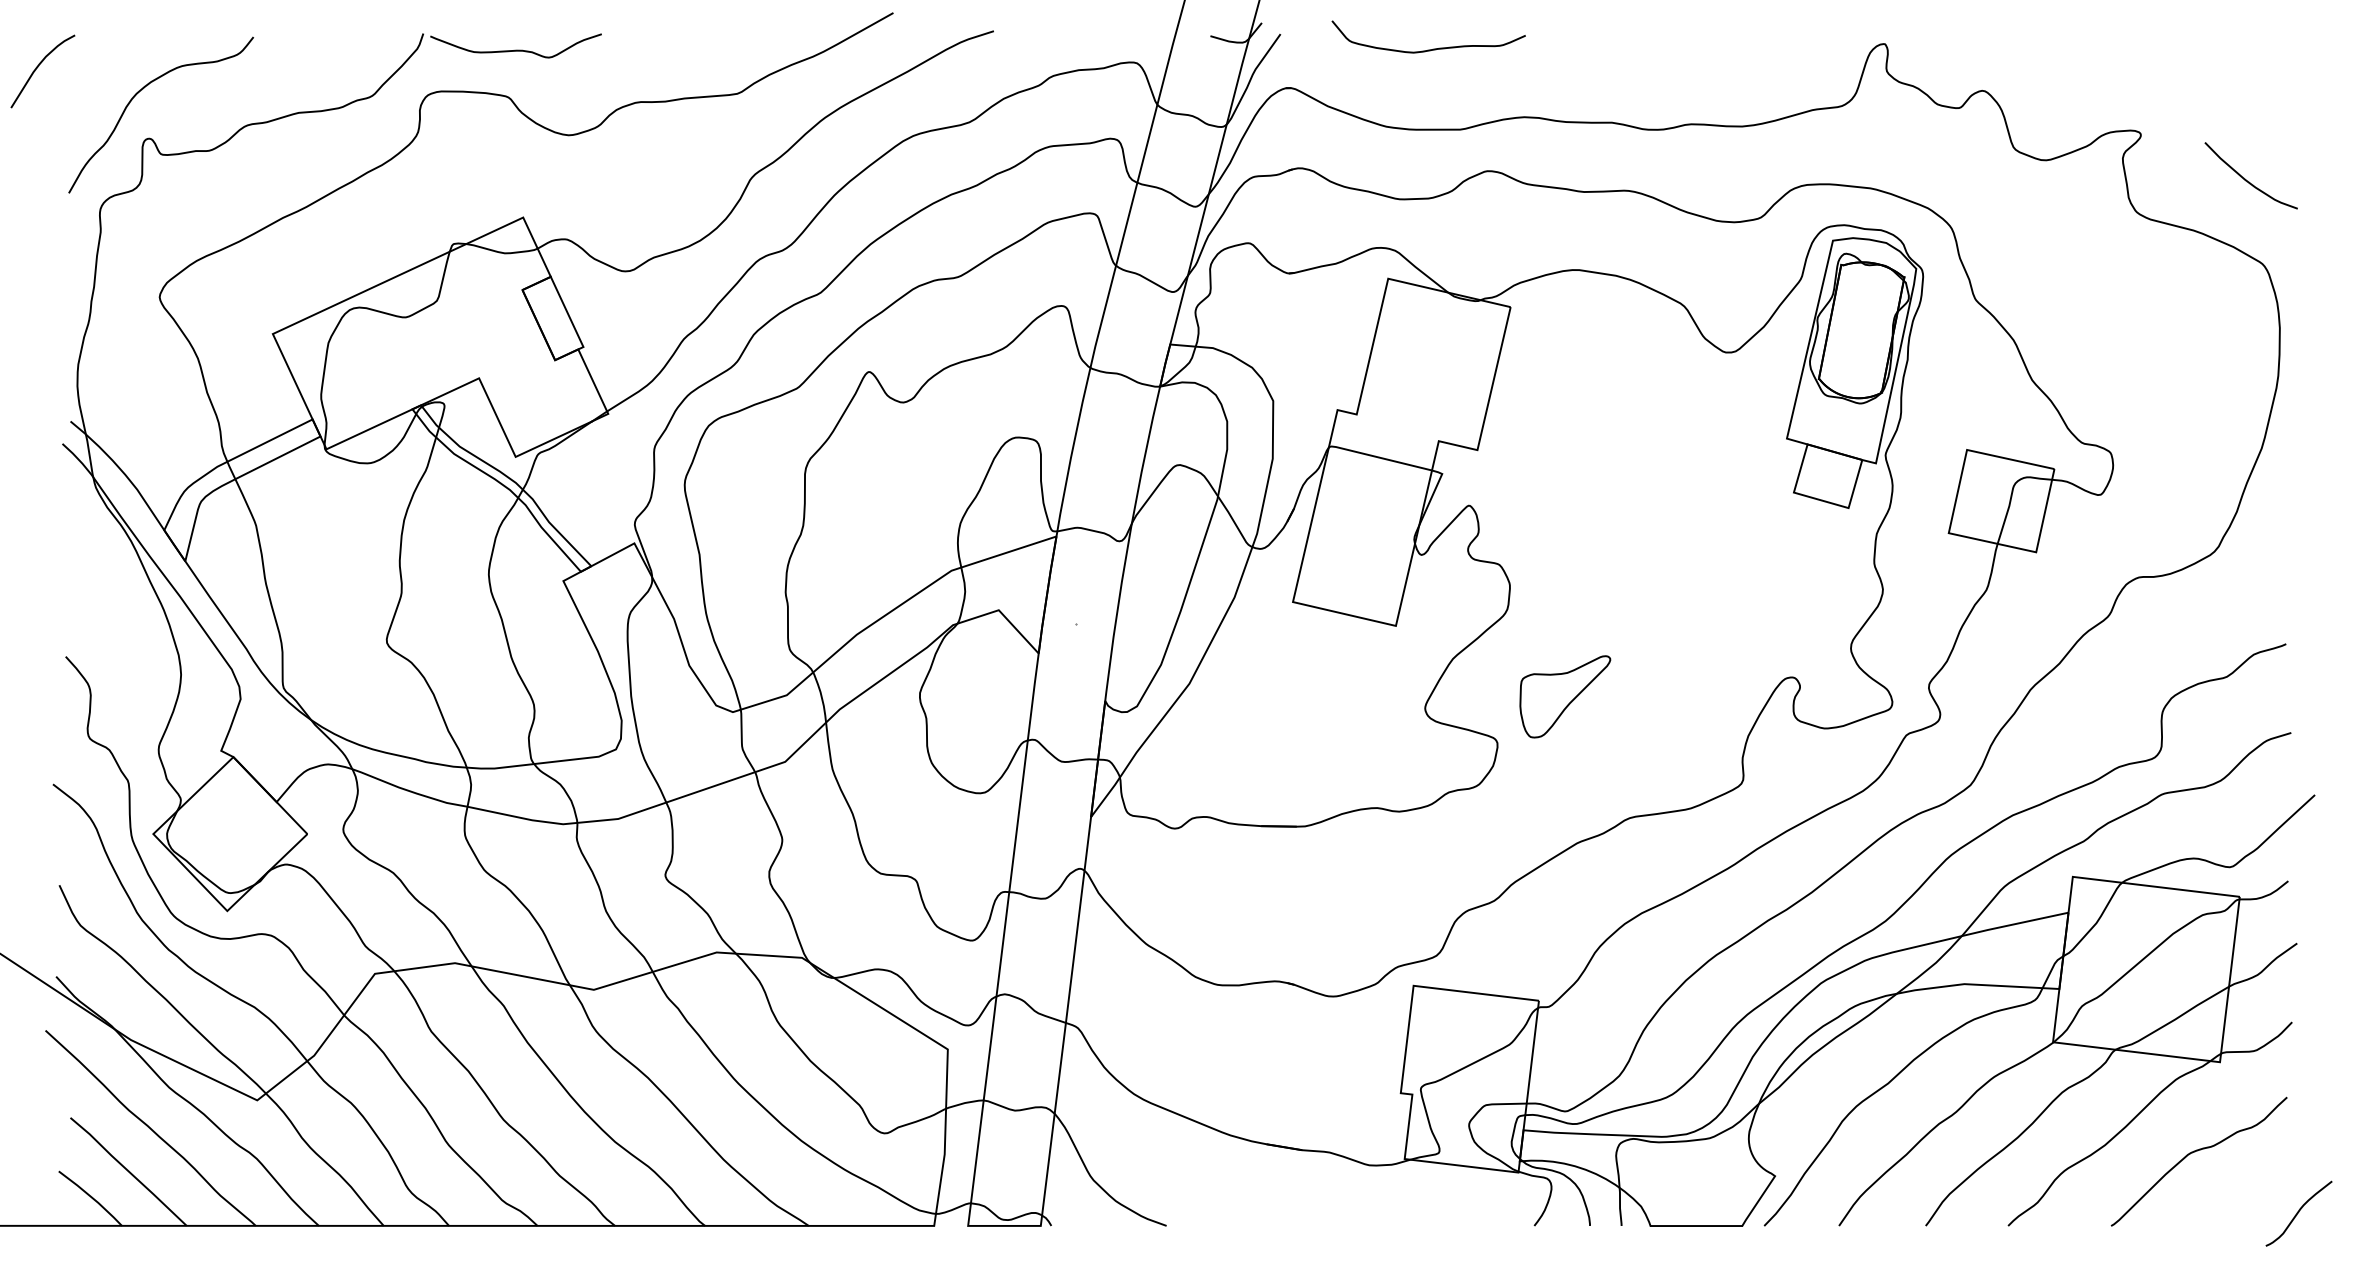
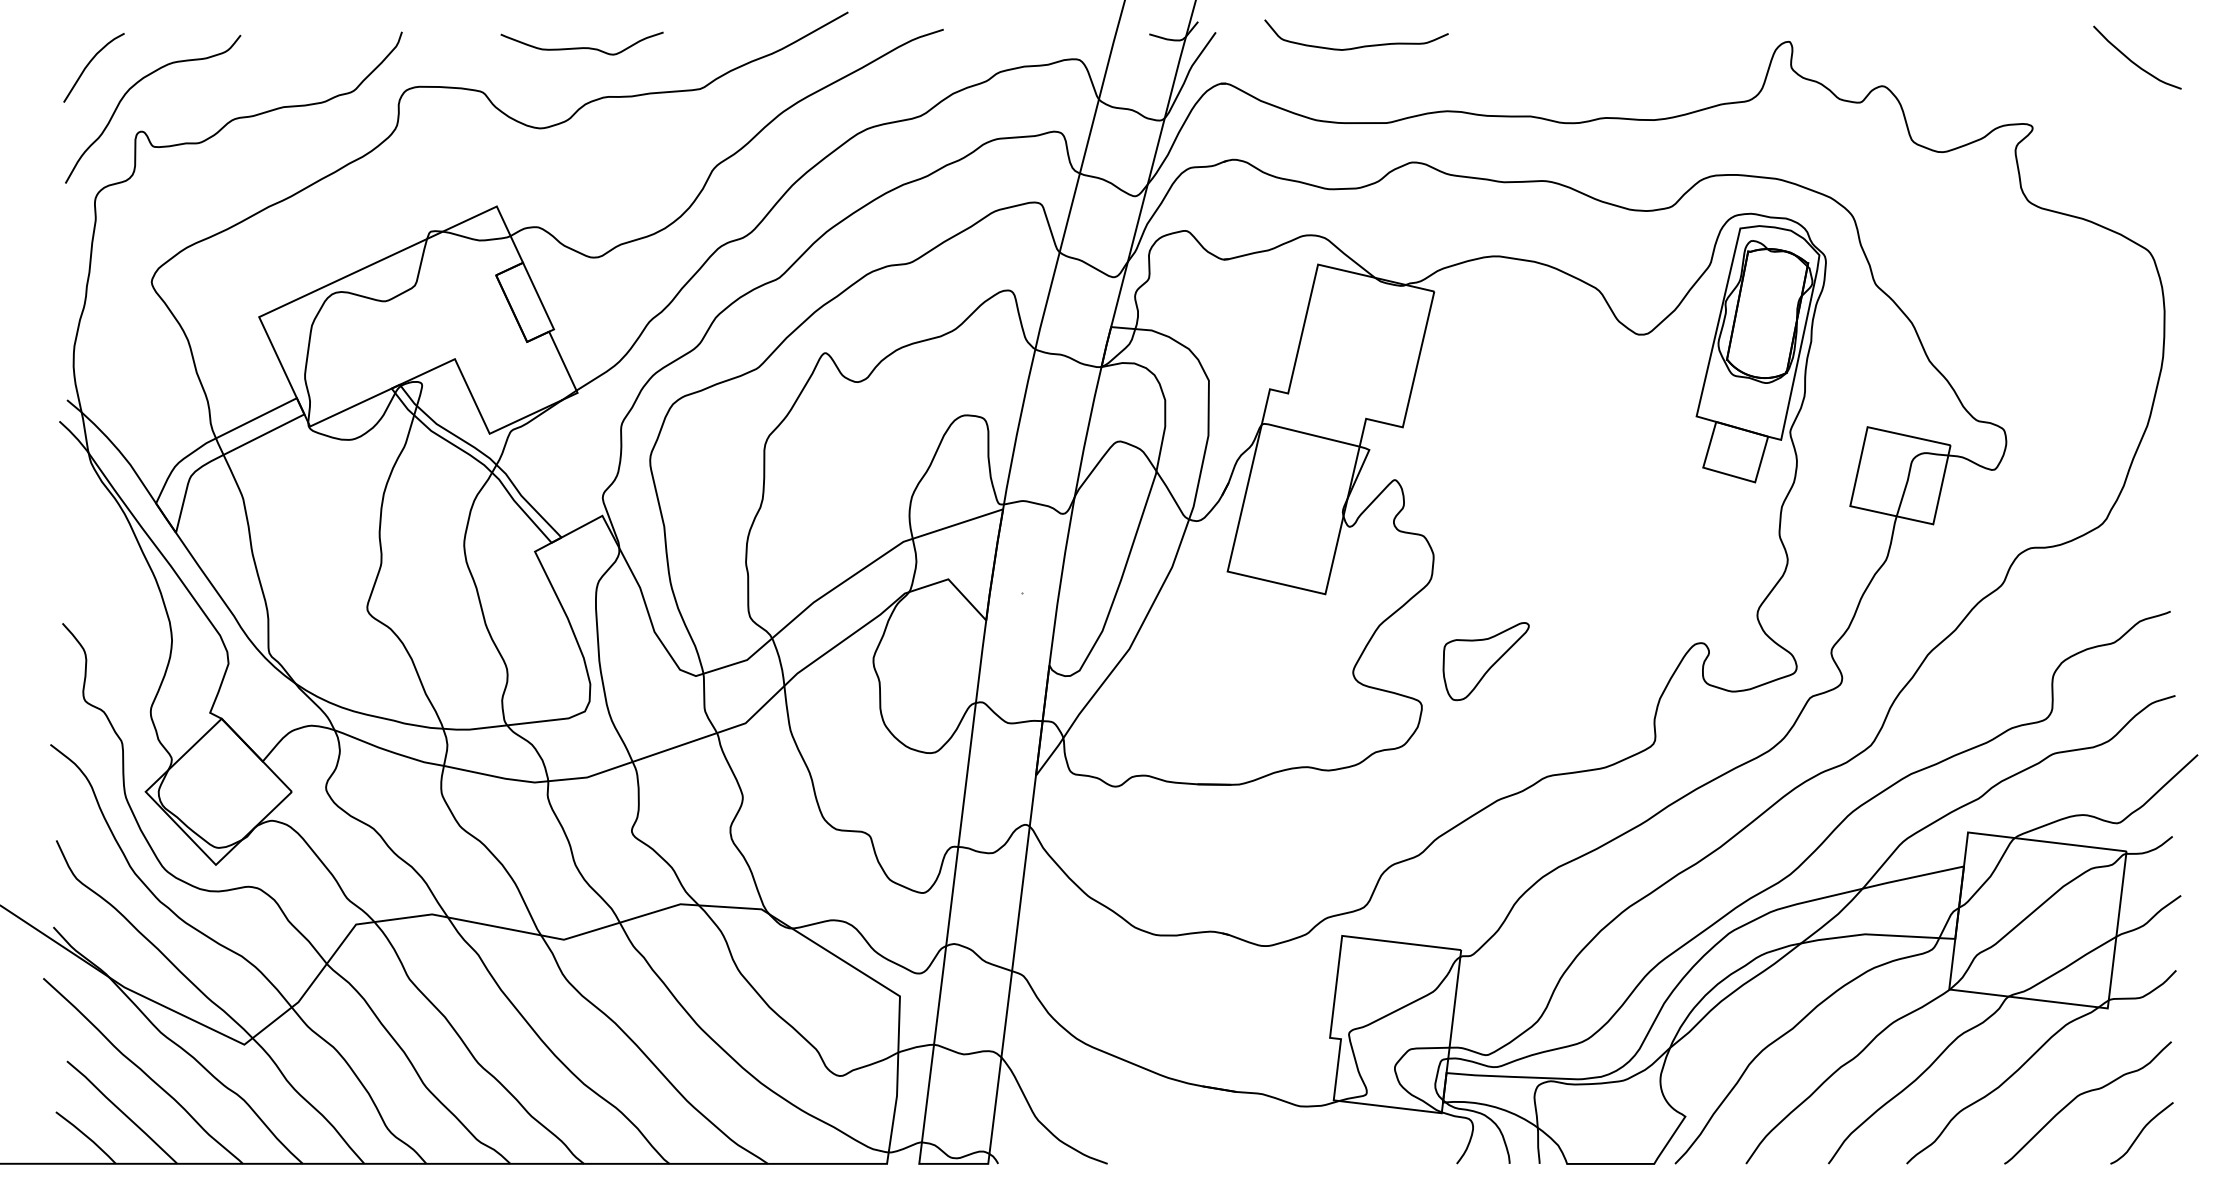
curve: (515, 49) -> (581, 46), moved
curve: (38, 67) -> (89, 64), moved
curve: (2246, 179) -> (2132, 61), moved
curve: (2298, 1213) -> (2141, 1133), moved

